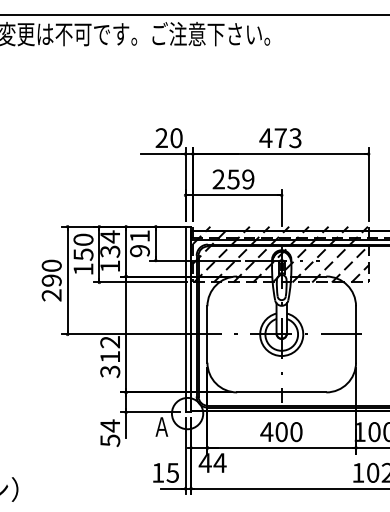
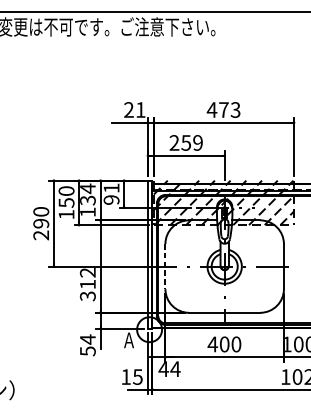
text: (176, 138) -> (140, 110), 20 -> 21
line: (207, 334) -> (165, 266), solid -> dashed

